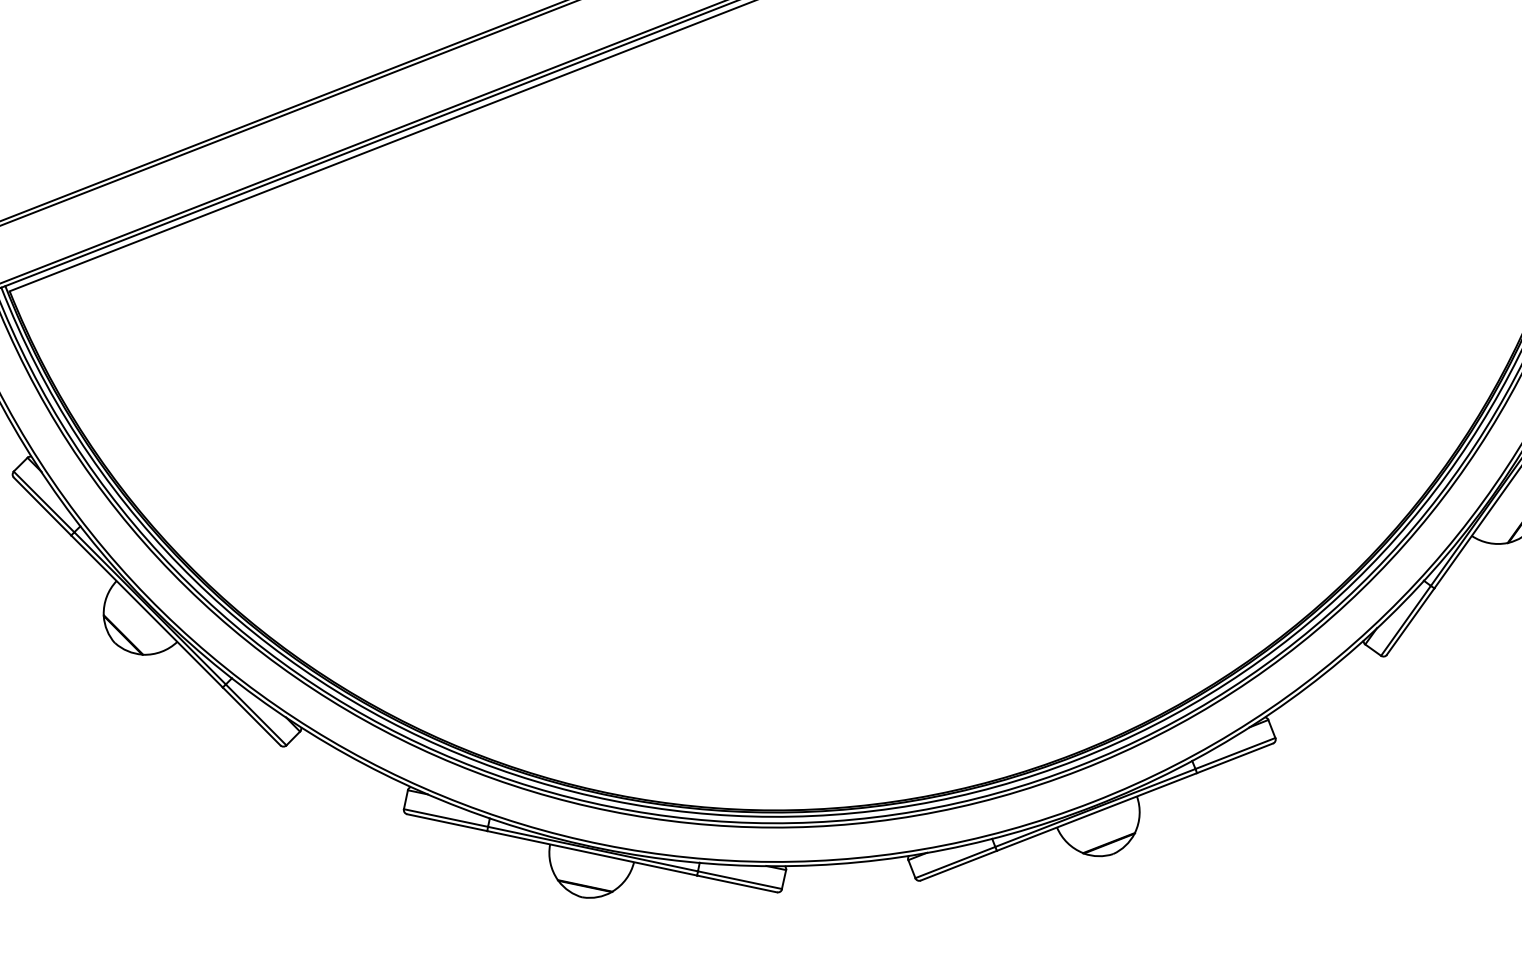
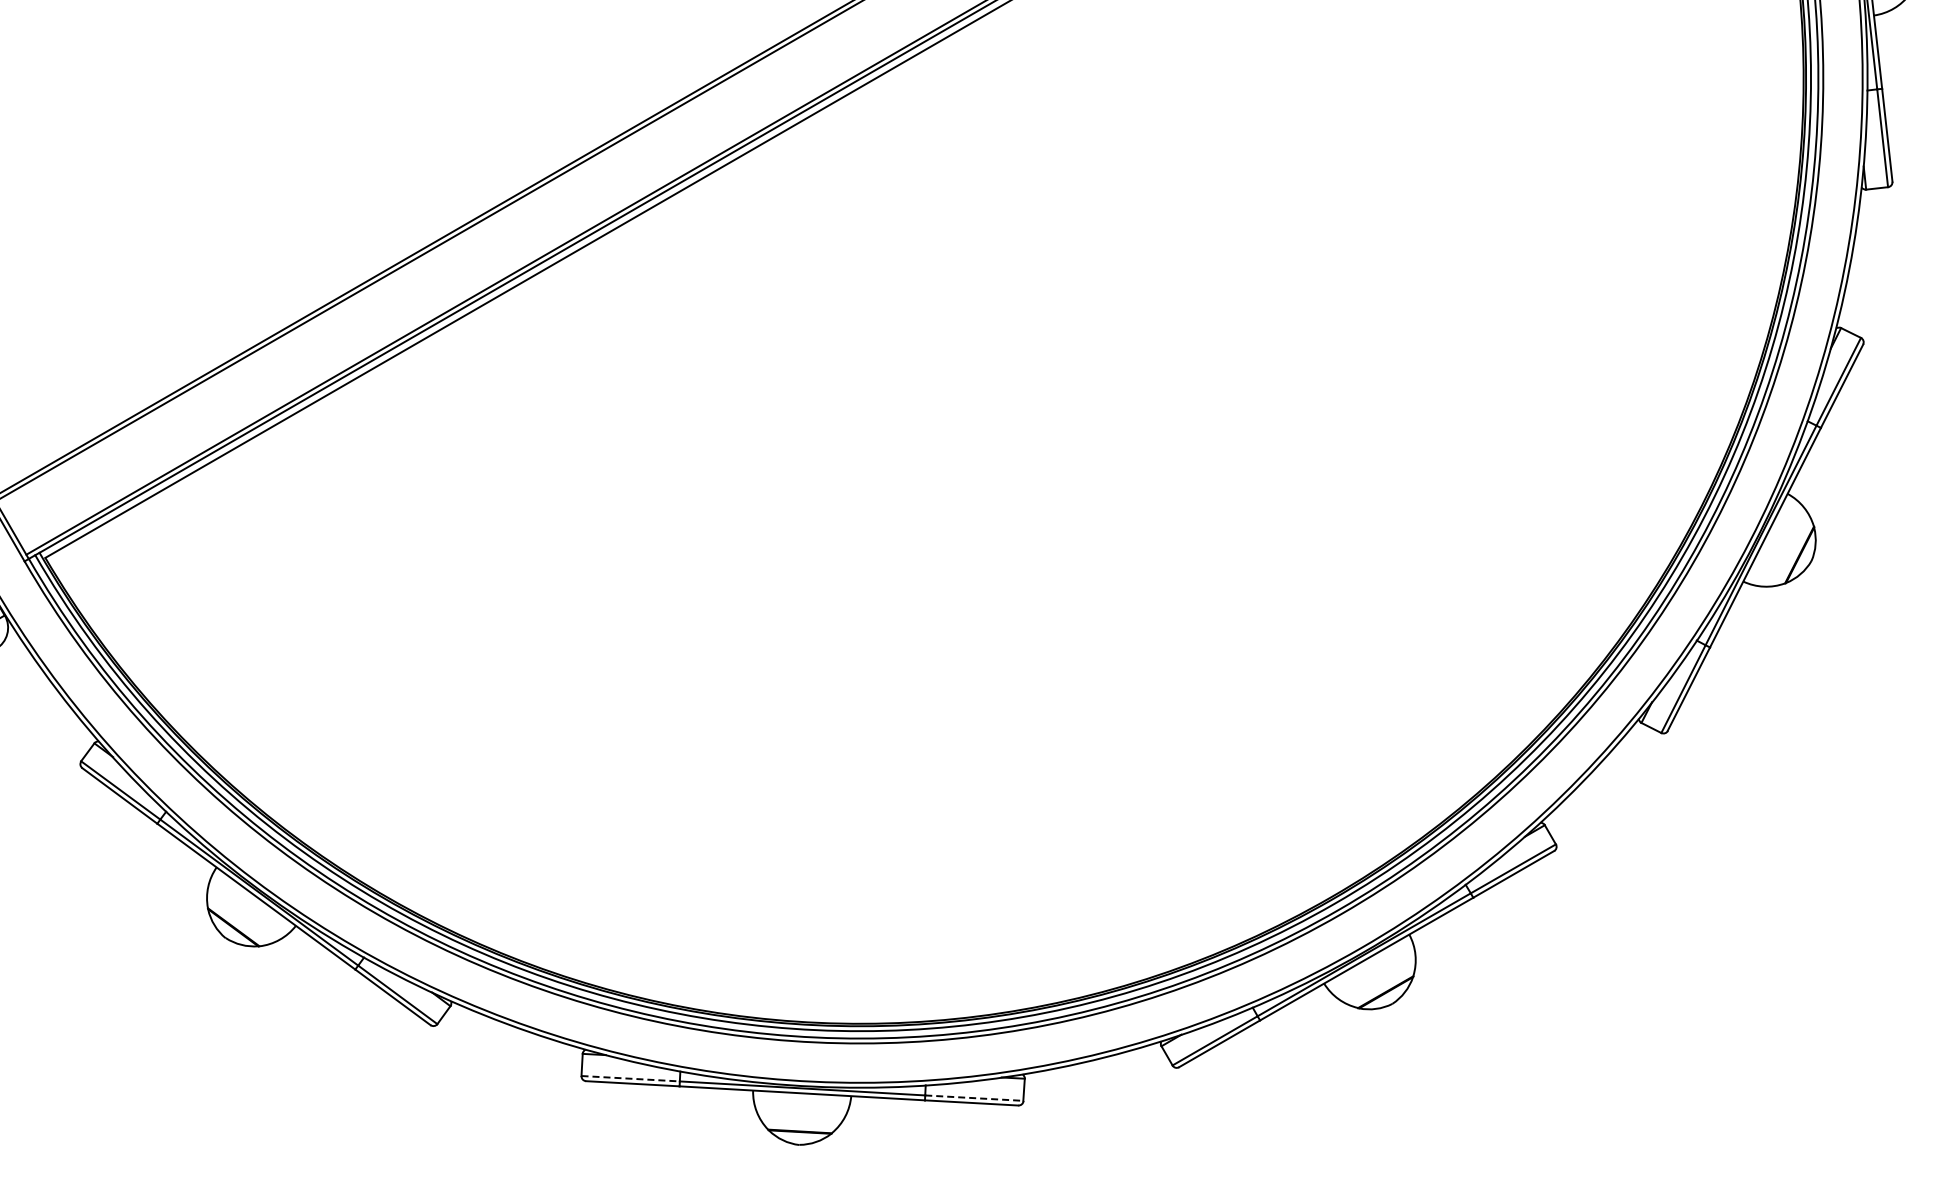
line: (446, 817) -> (631, 1078), solid -> dashed
line: (740, 880) -> (974, 1098), solid -> dashed

